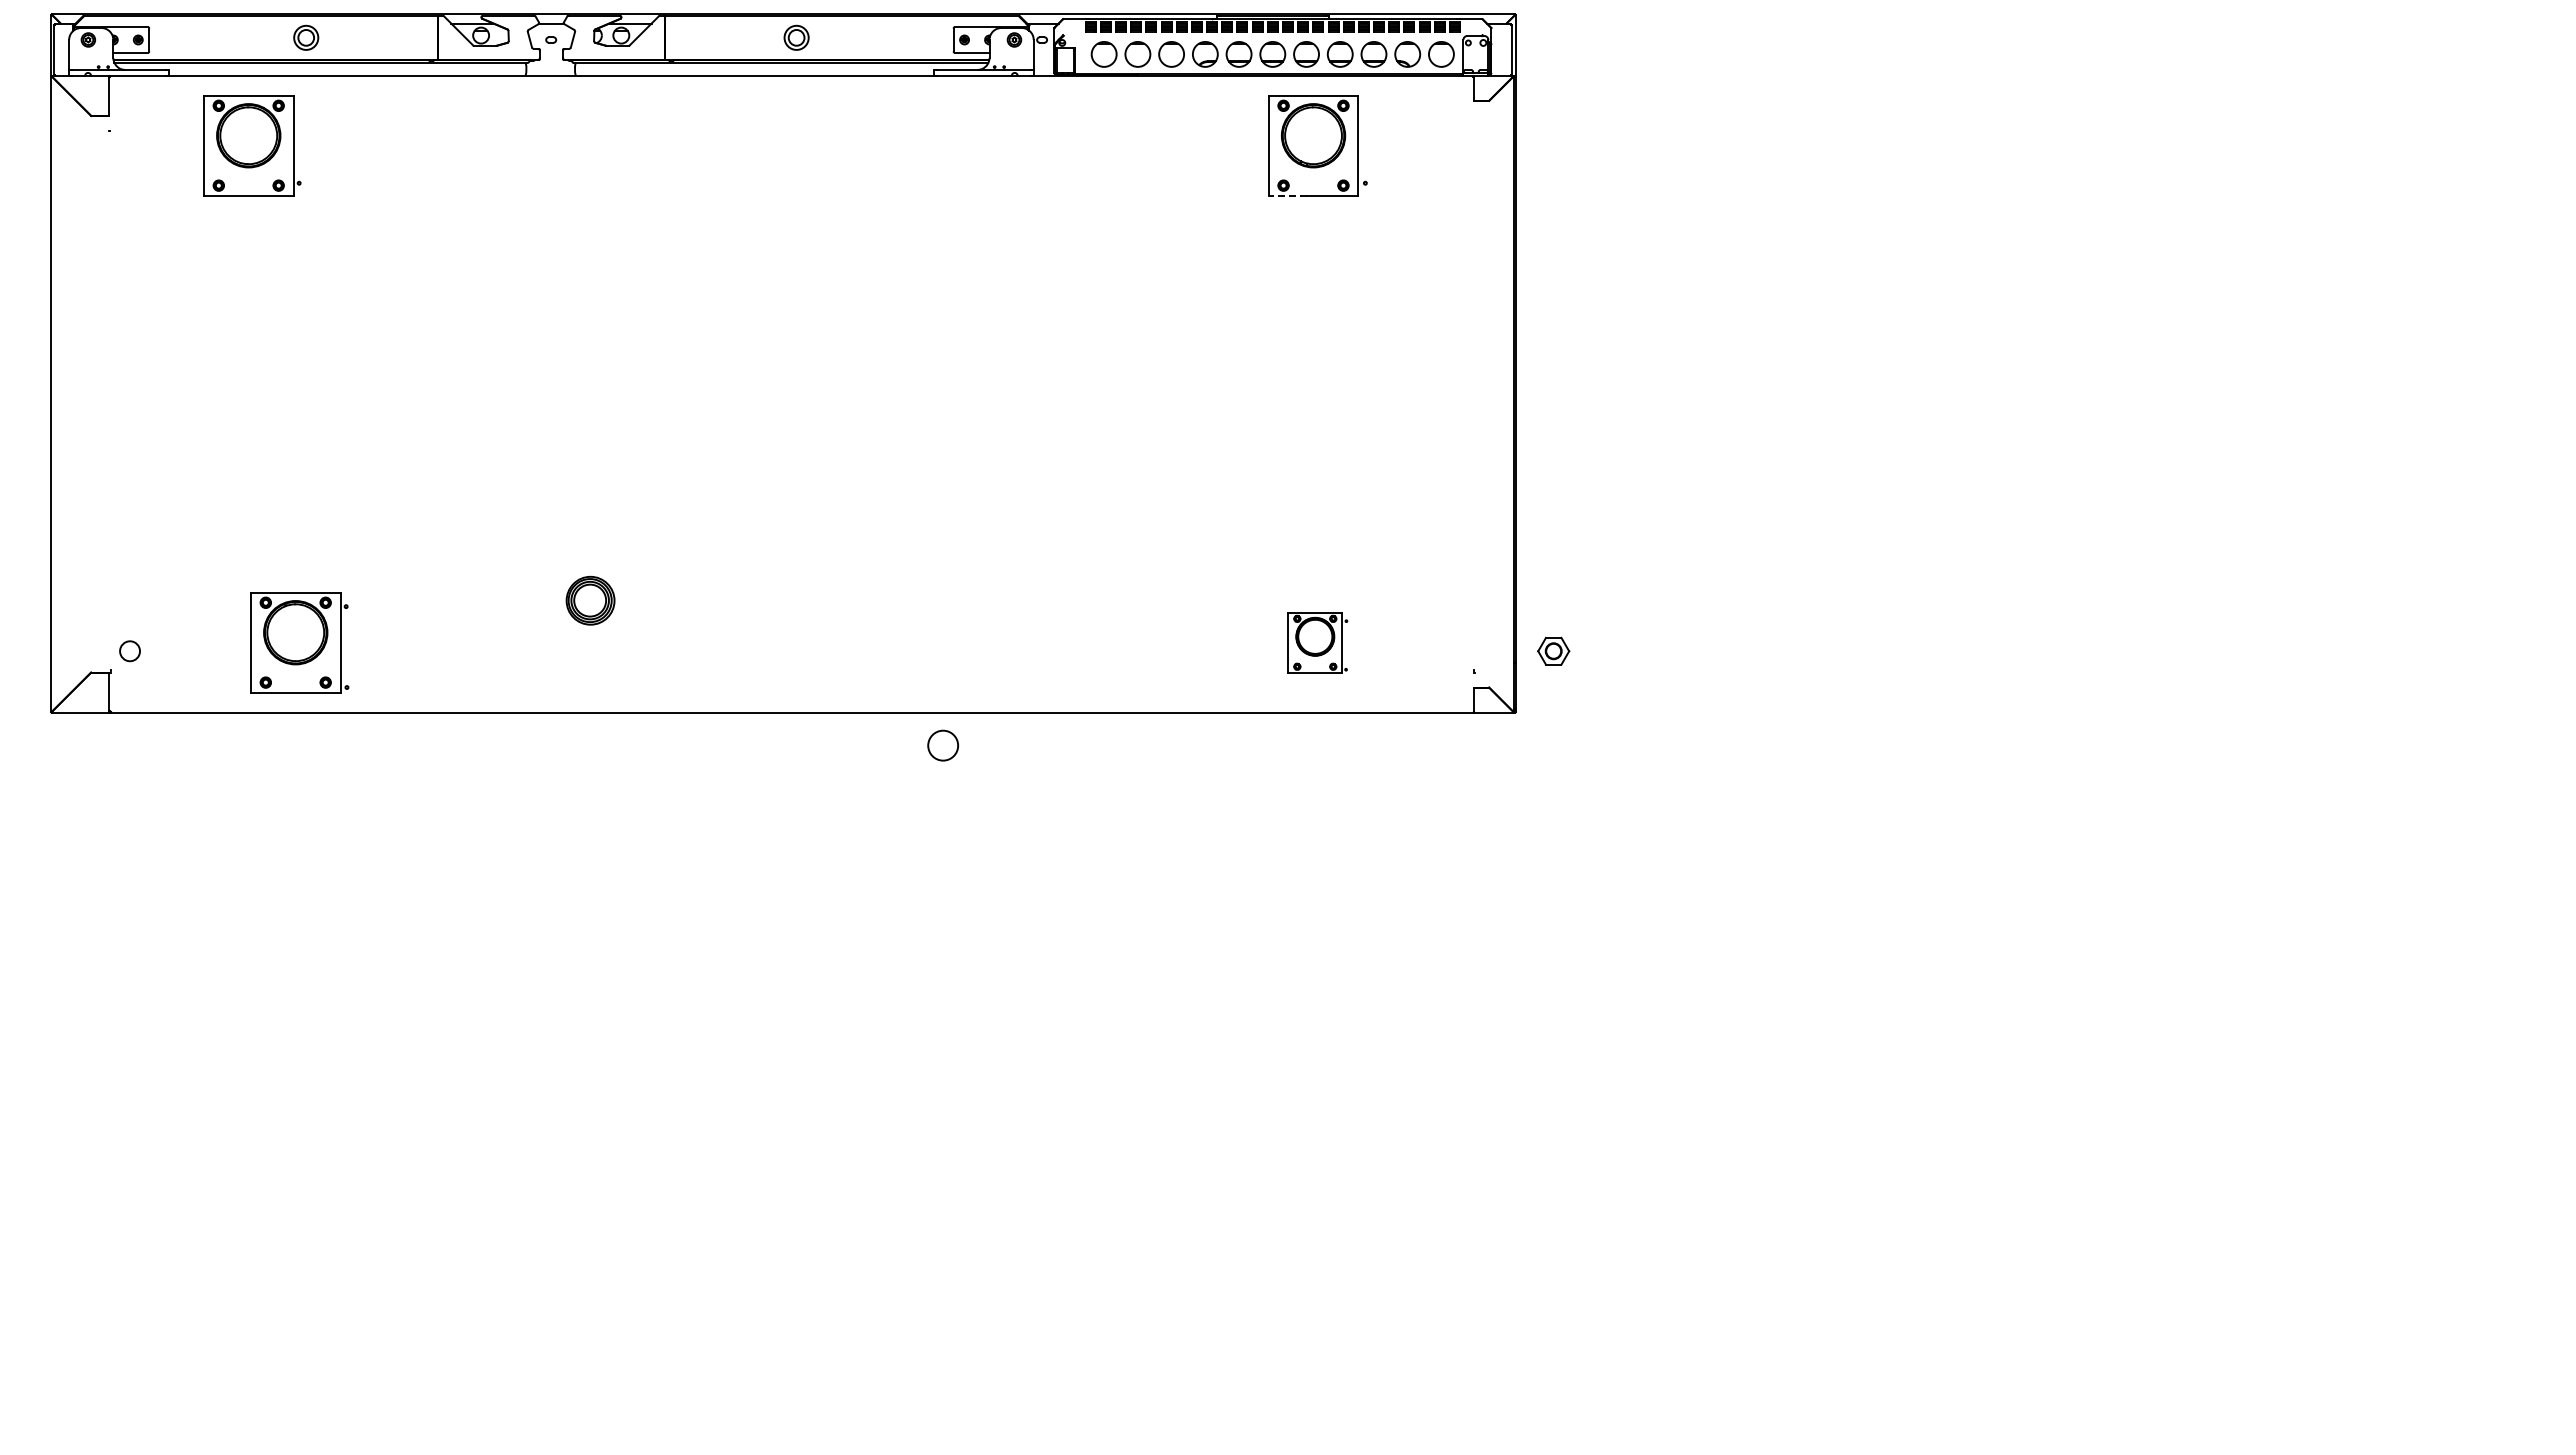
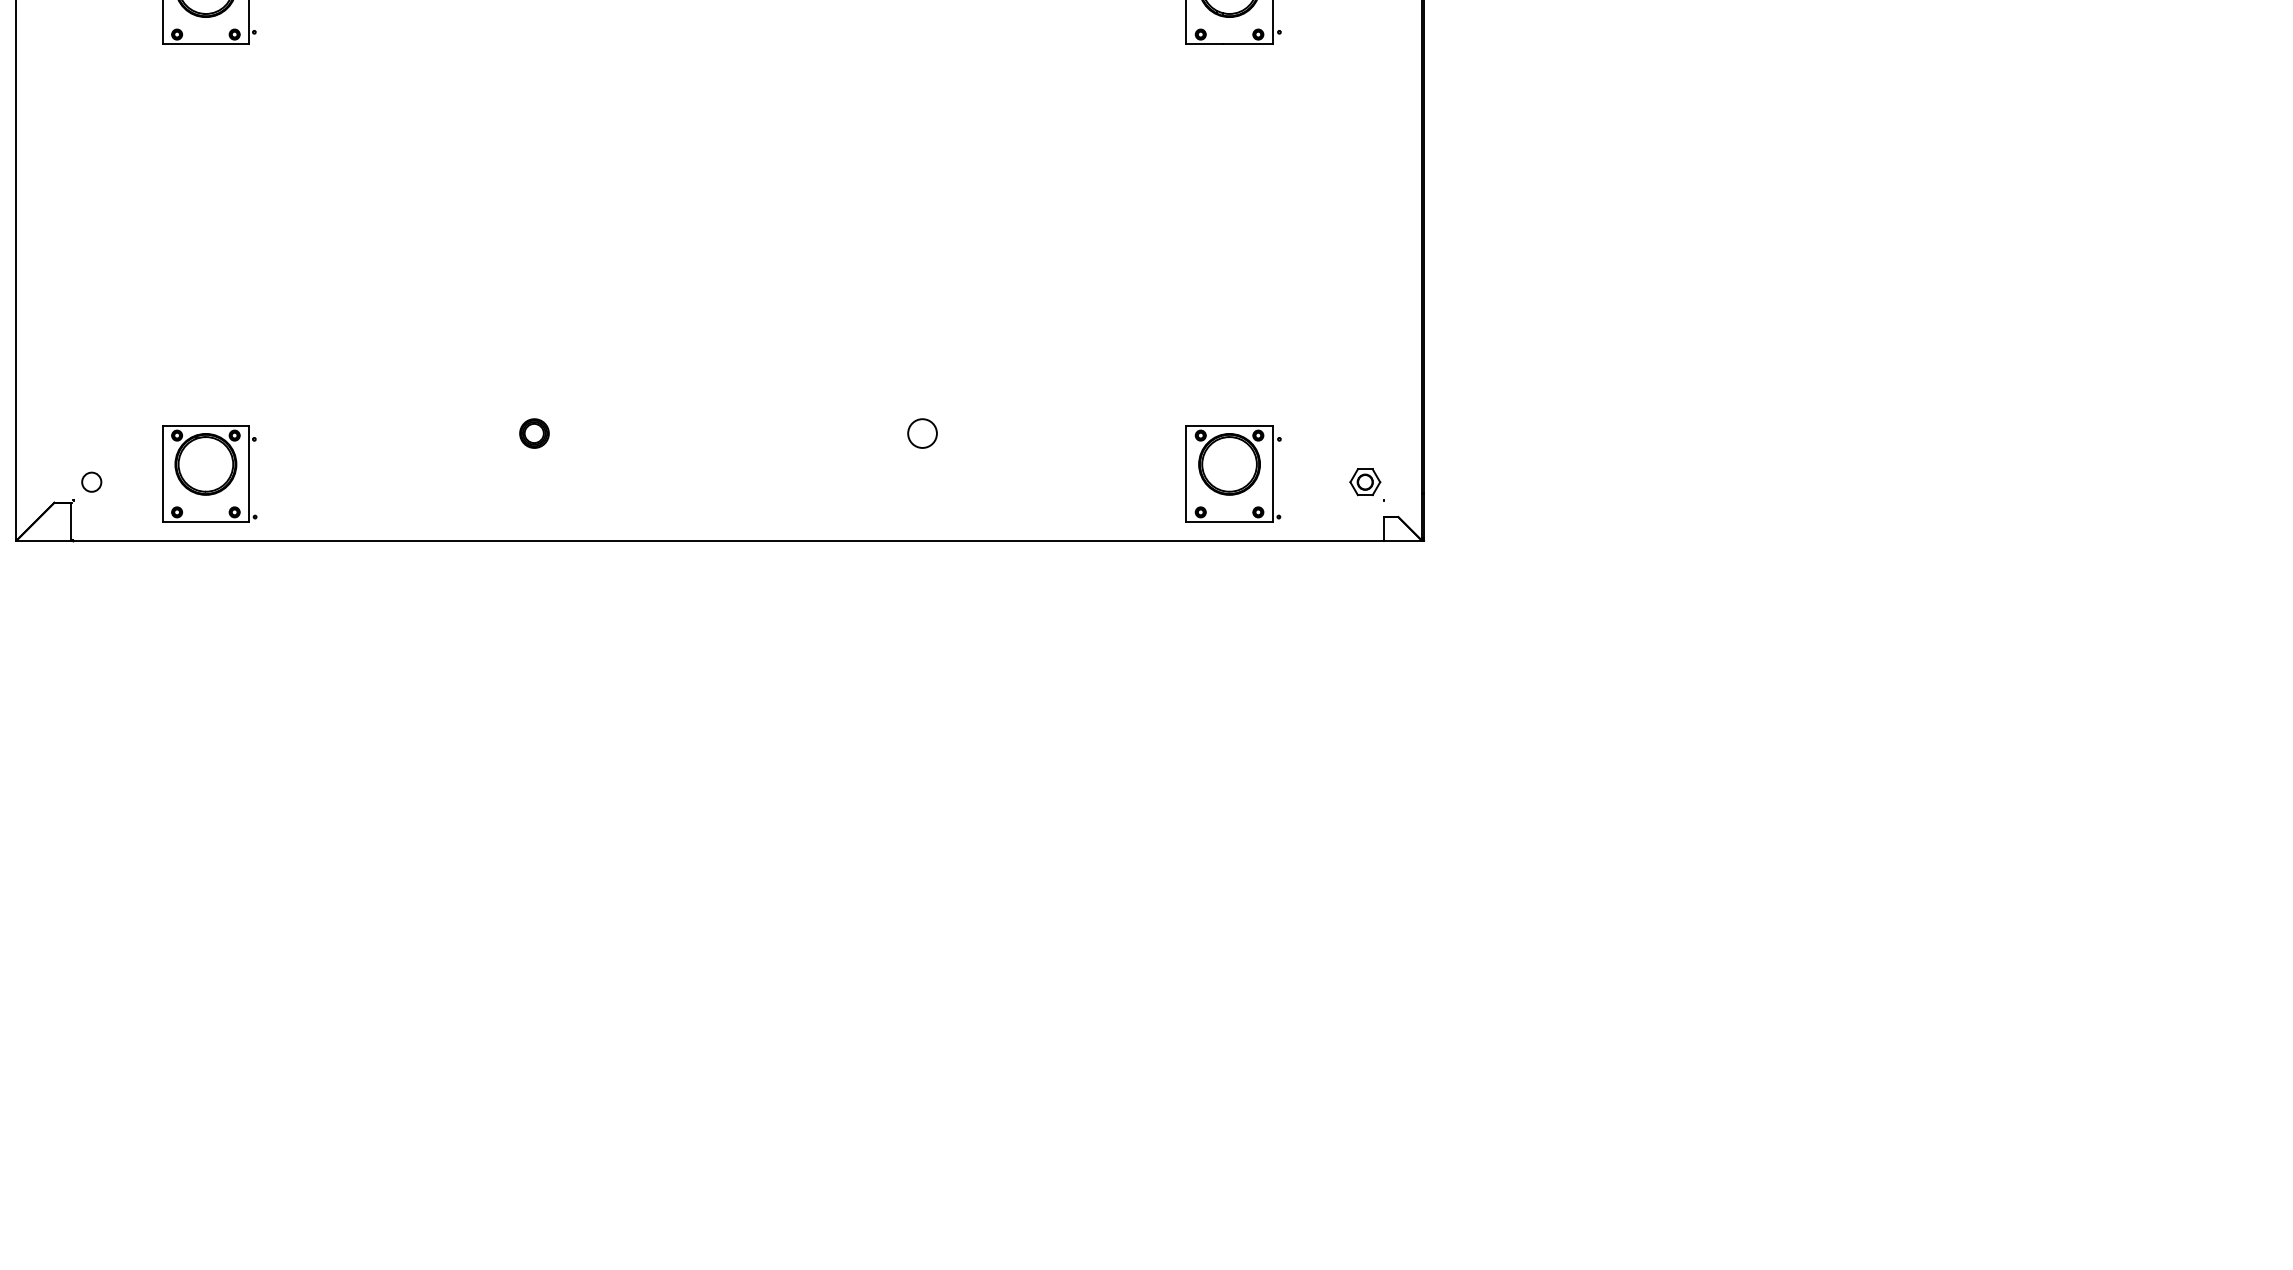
line: (1287, 195) -> (1204, 44), dashed -> solid
part: (590, 600) -> (534, 433), size x0.62
part: (299, 642) -> (209, 473), moved
part: (1317, 642) -> (1233, 473), size x1.67
part: (1553, 650) -> (1365, 481), moved
circle: (942, 745) -> (921, 433), moved

